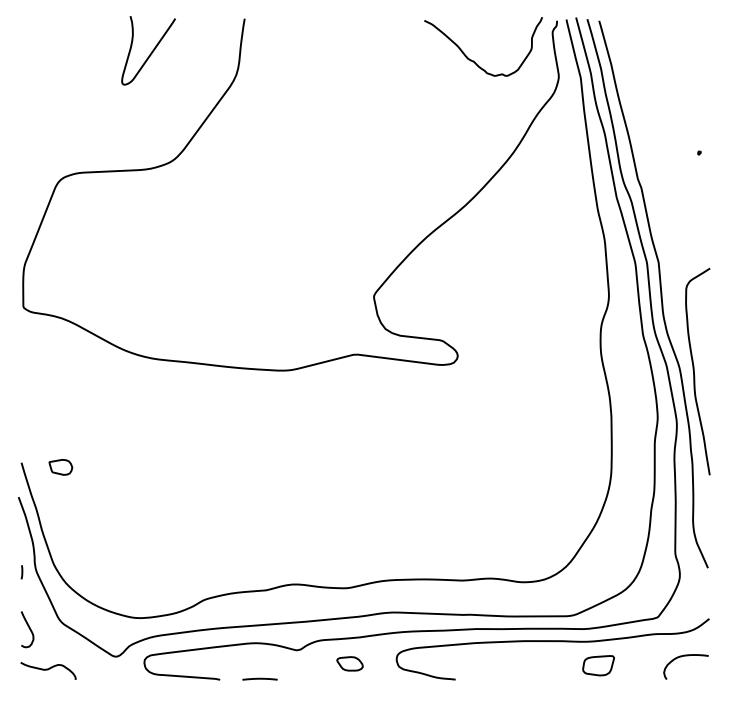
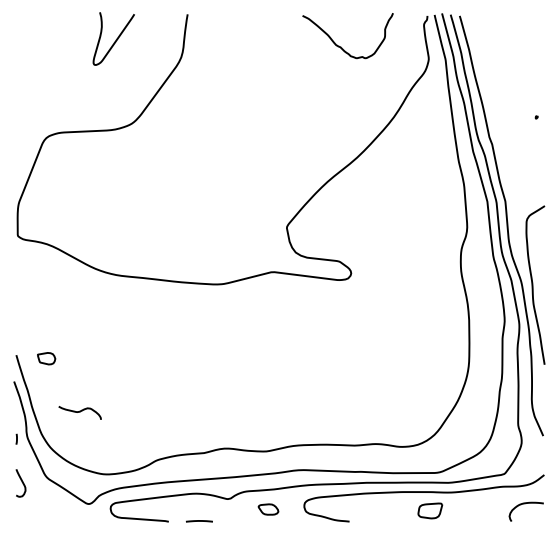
curve: (475, 60) -> (341, 46), moved
part: (598, 665) -> (430, 510), moved
curve: (47, 670) -> (79, 412), moved

